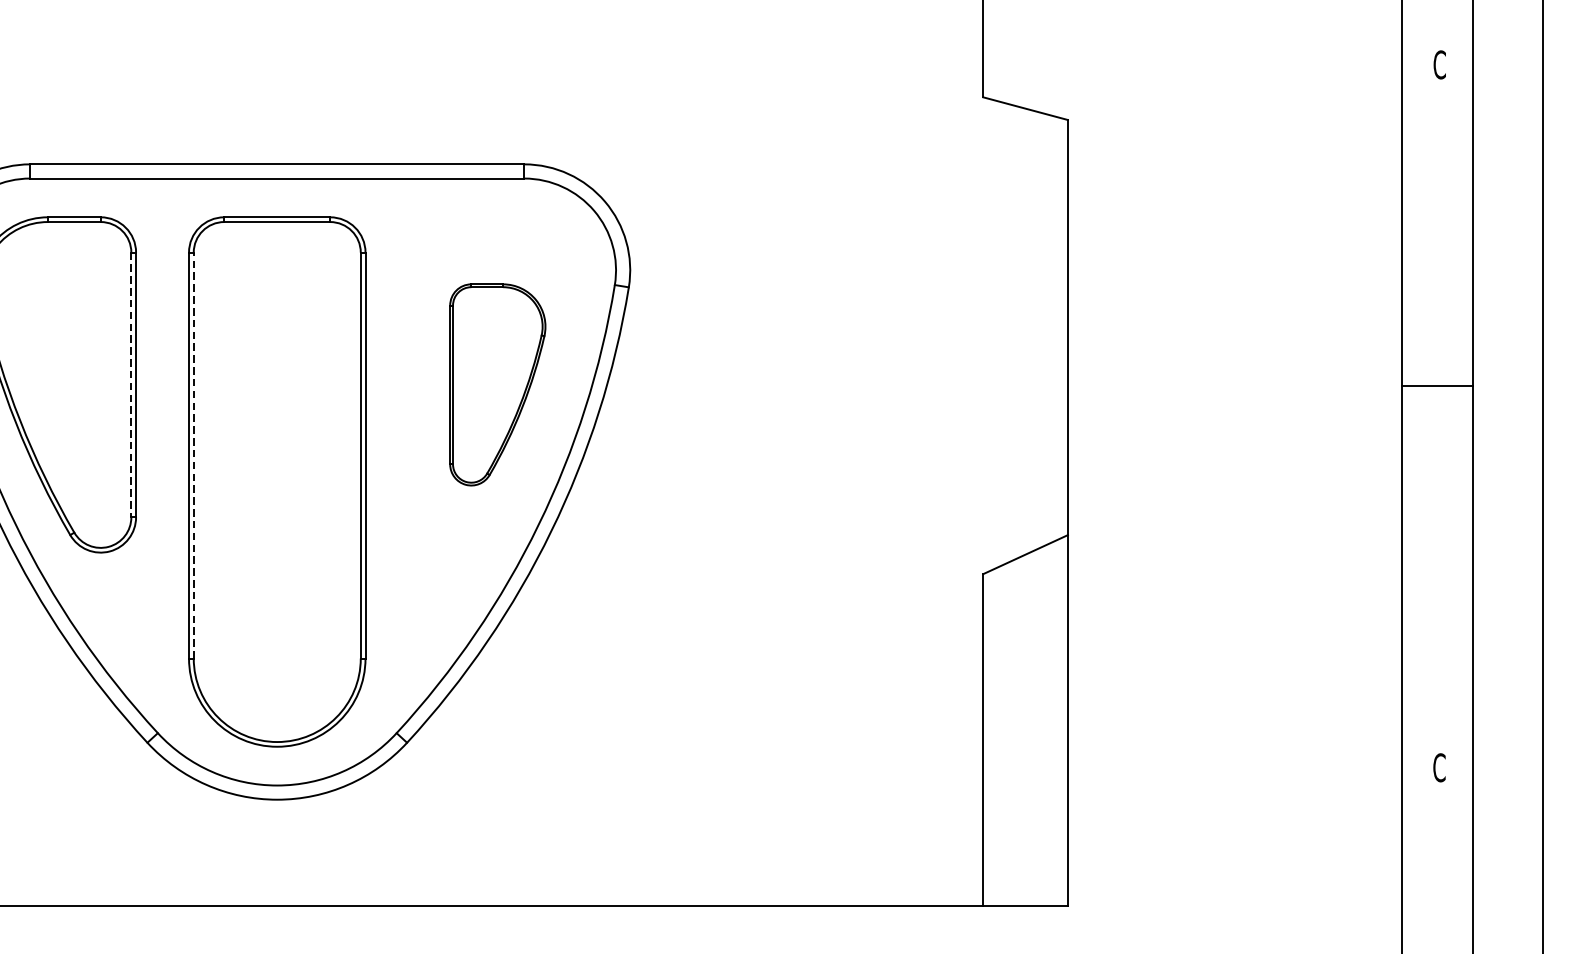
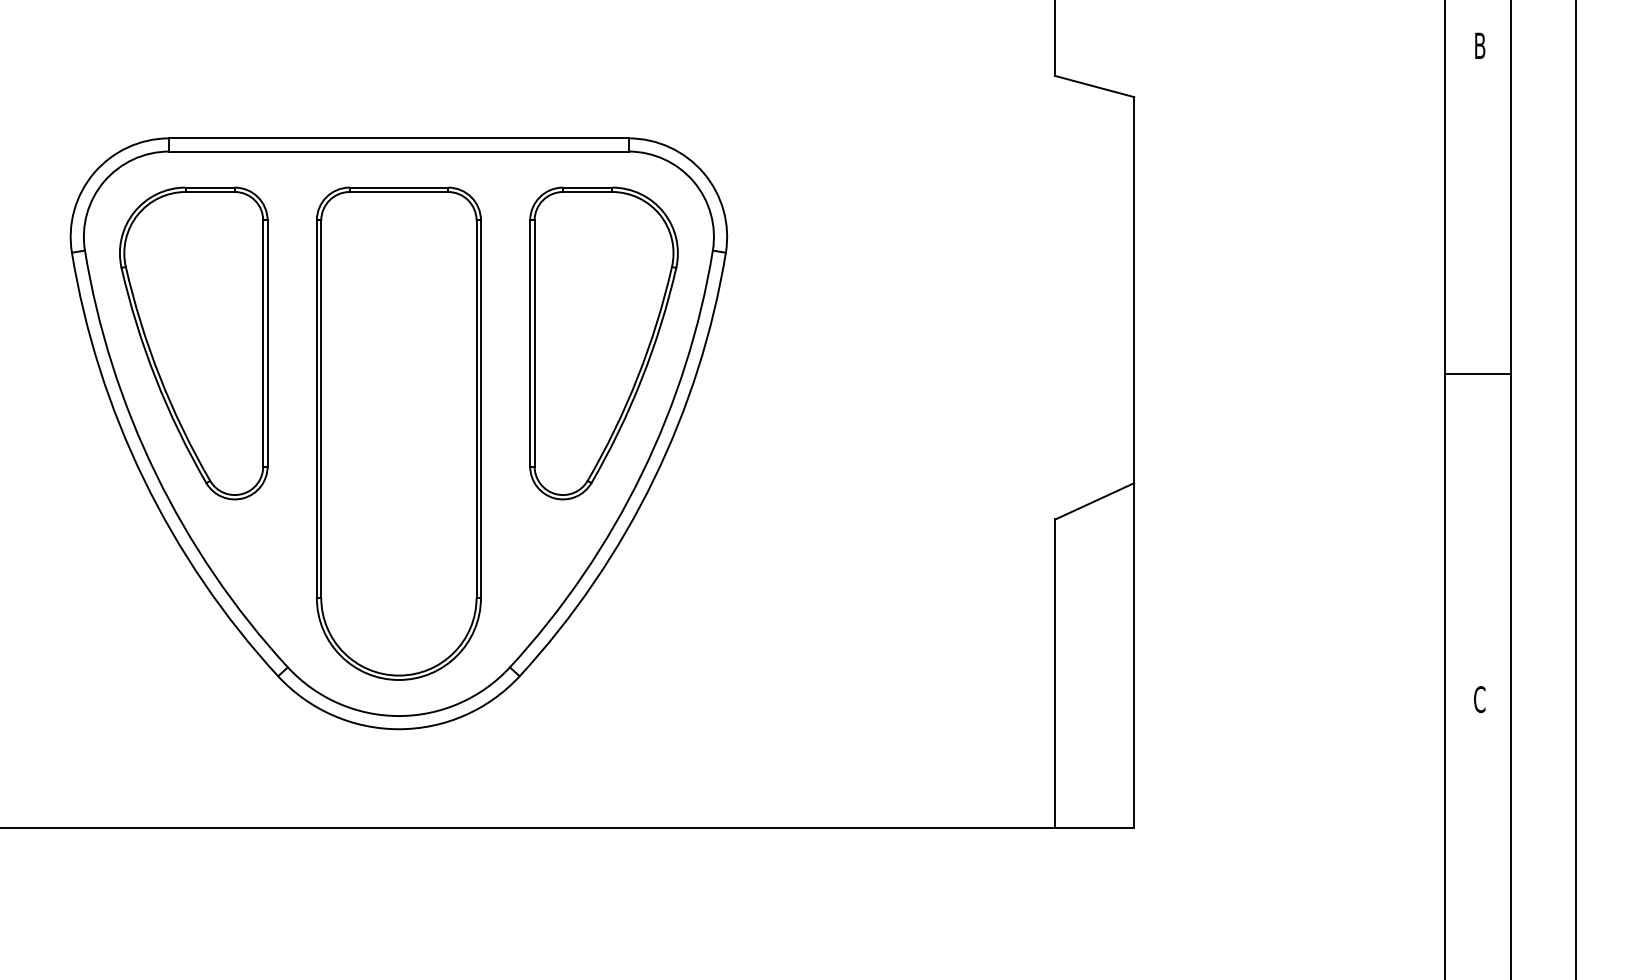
text: (1439, 64) -> (1479, 45), C -> B
part: (497, 384) -> (603, 343), size x1.67
line: (131, 386) -> (263, 344), dashed -> solid
line: (1437, 386) -> (1477, 374), moved
line: (194, 455) -> (321, 409), dashed -> solid

